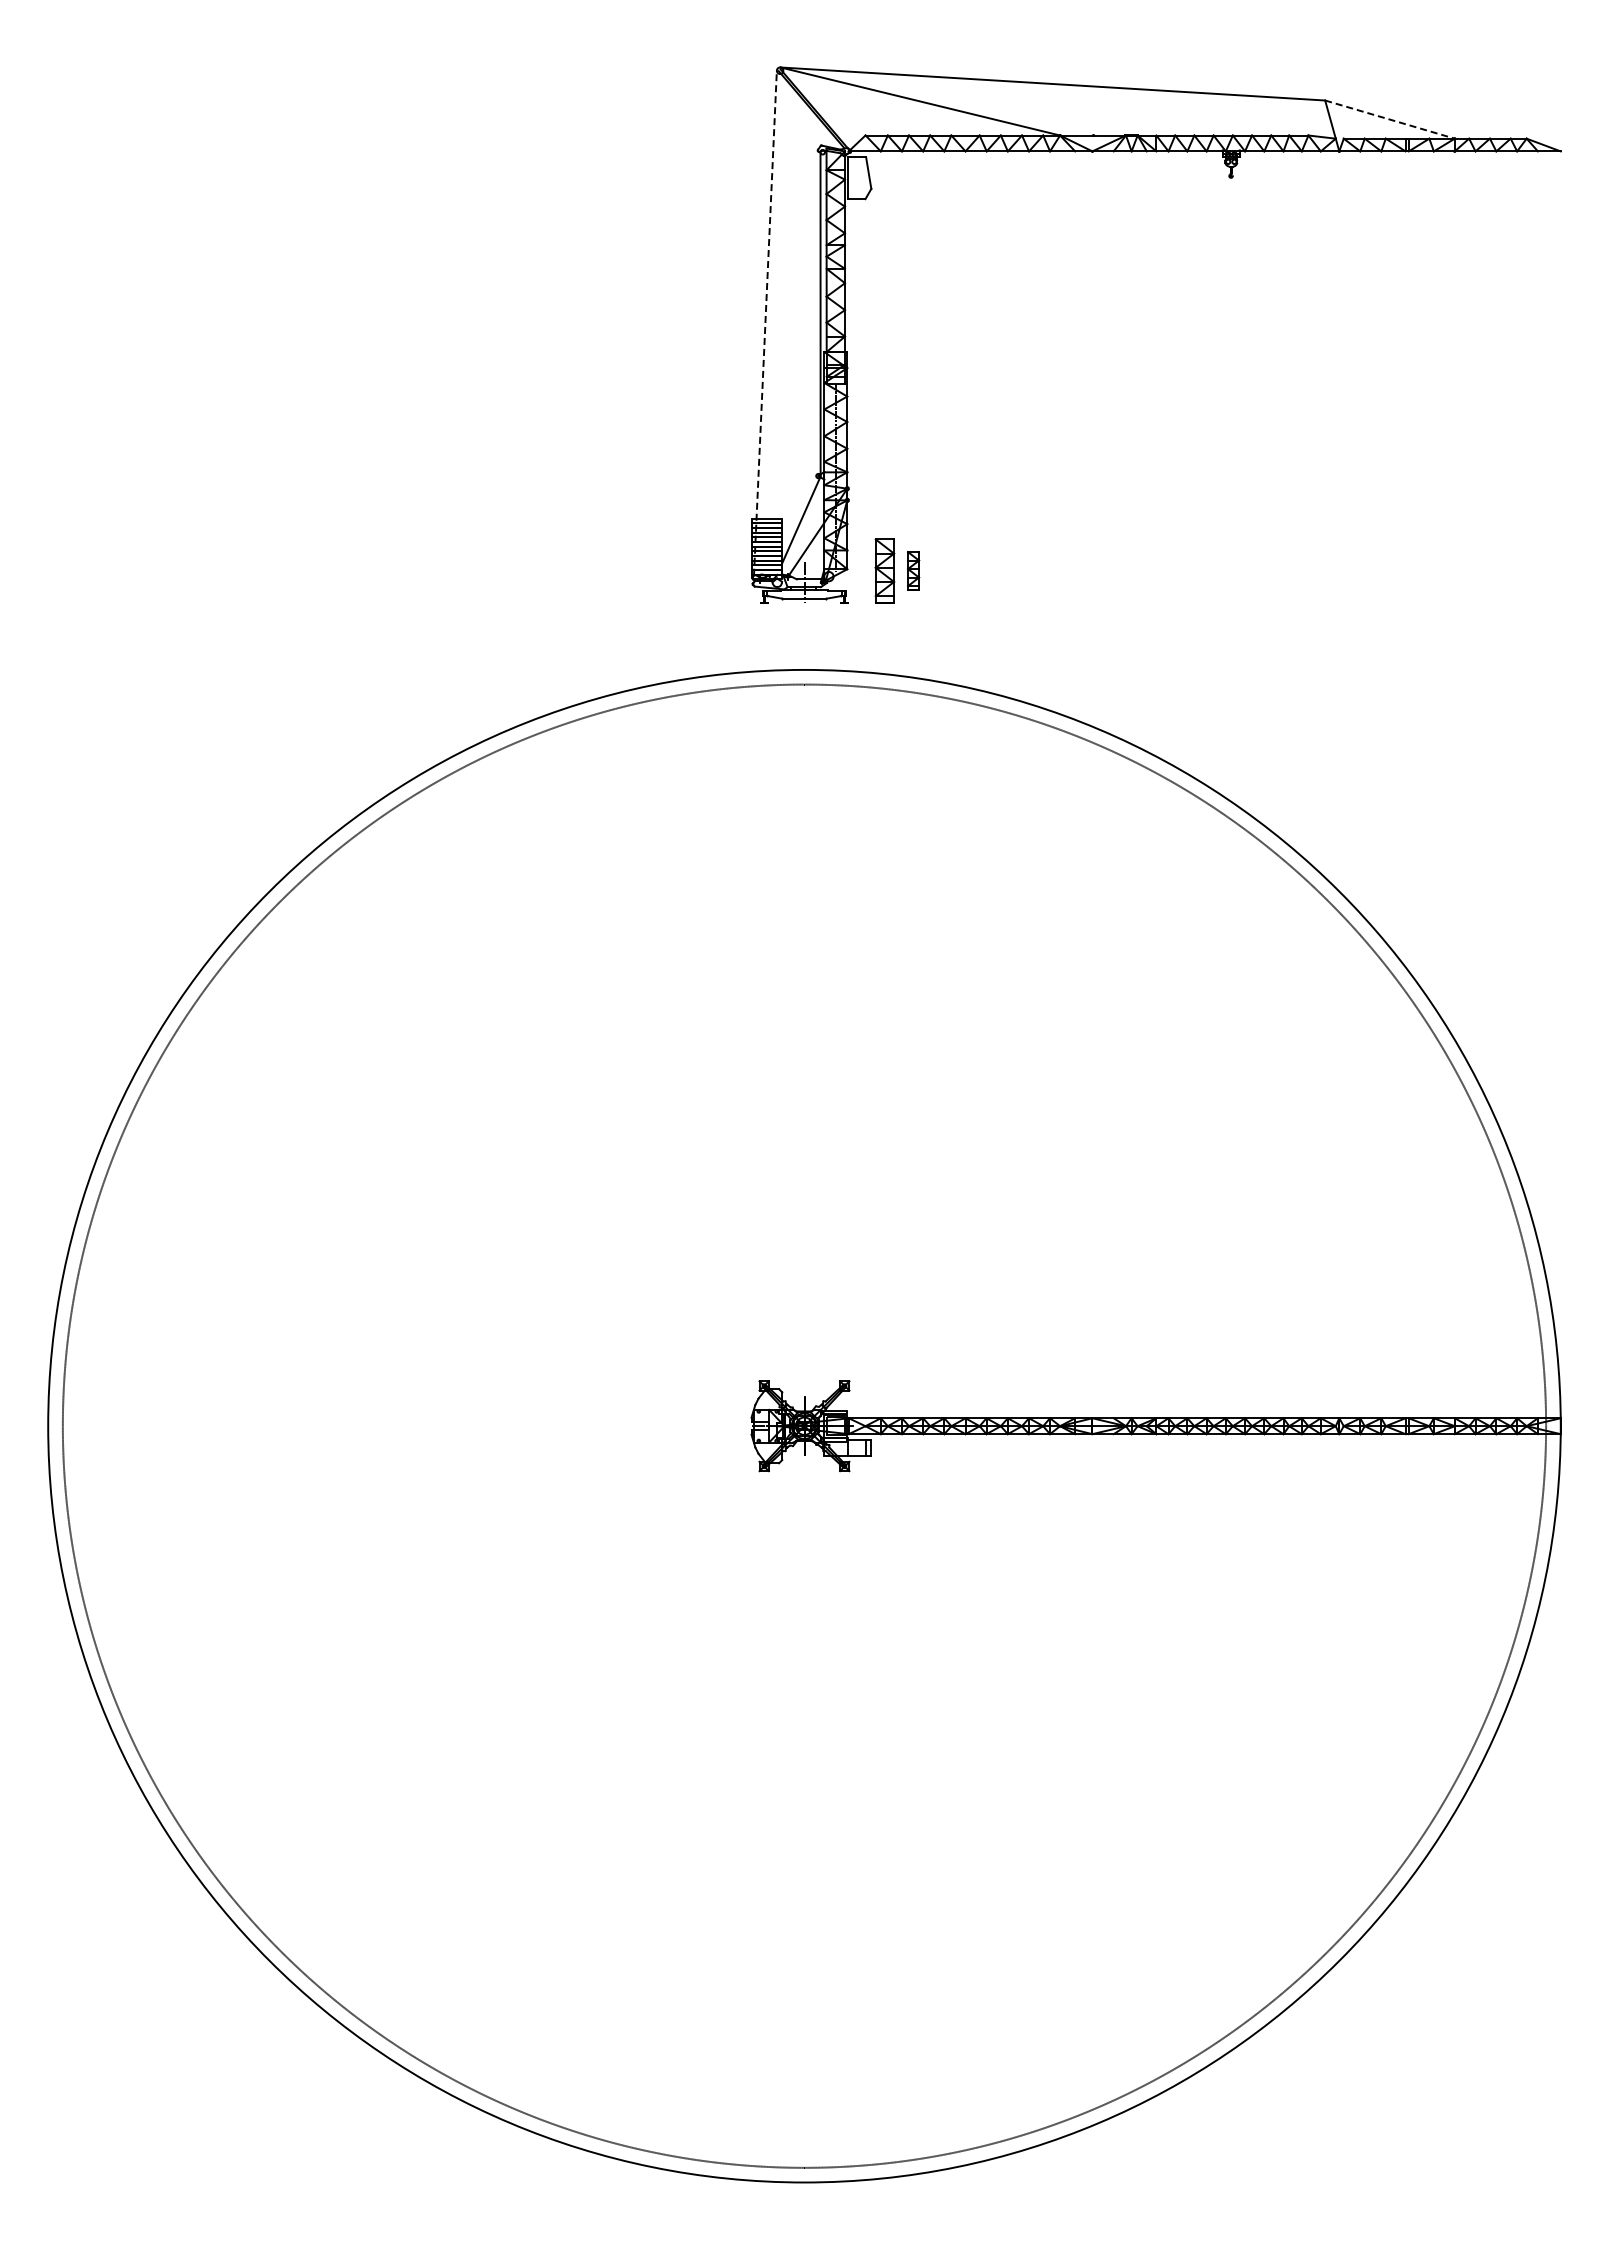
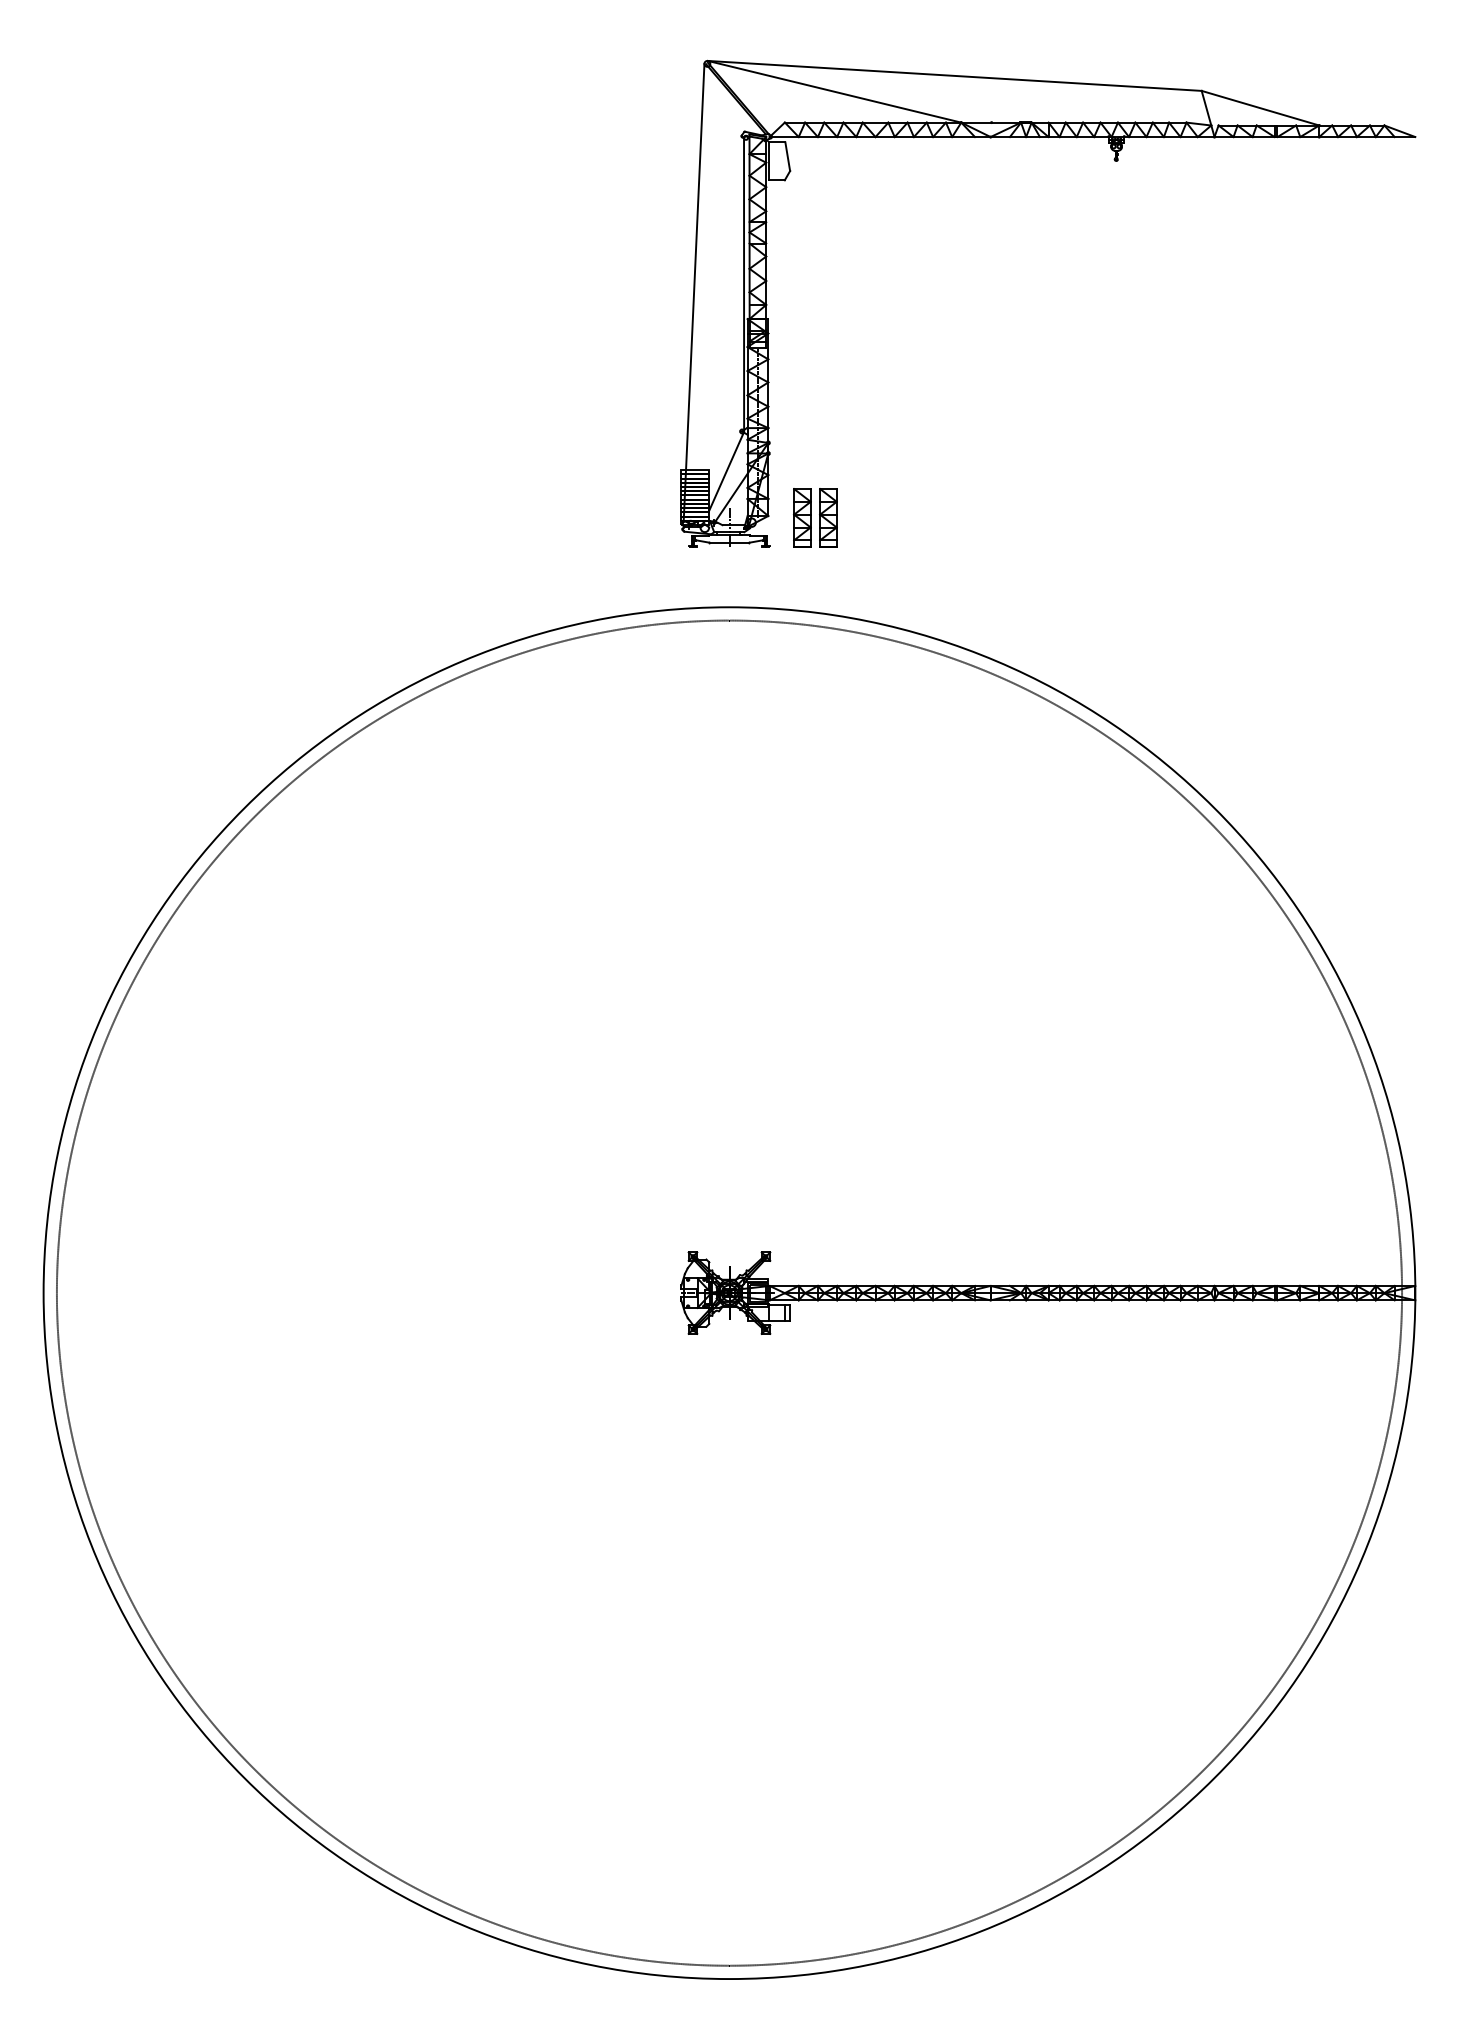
line: (1389, 119) -> (1260, 108), dashed -> solid
line: (765, 323) -> (694, 293), dashed -> solid
part: (913, 570) -> (828, 517), size x1.67

